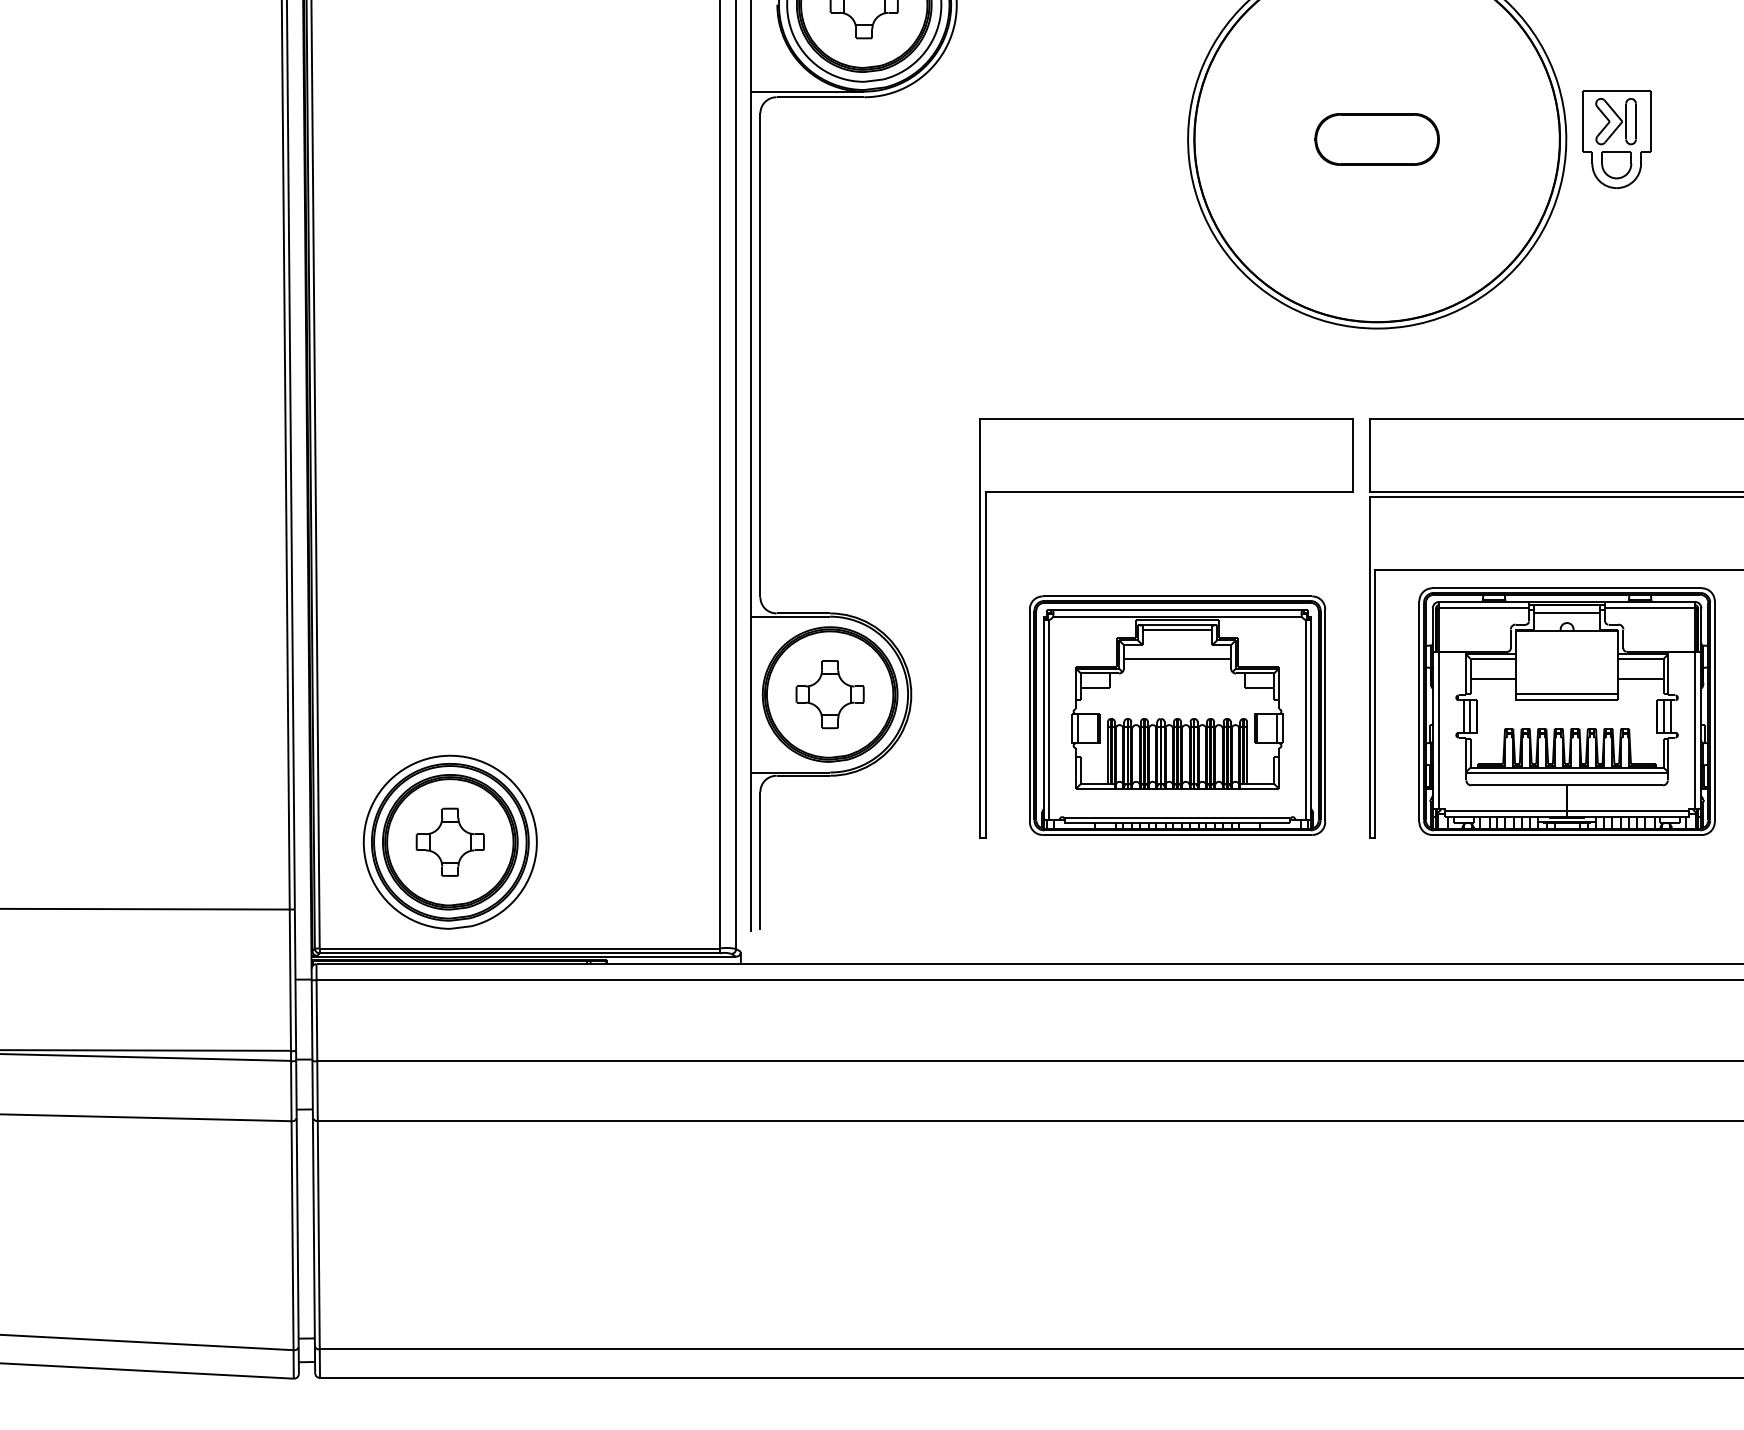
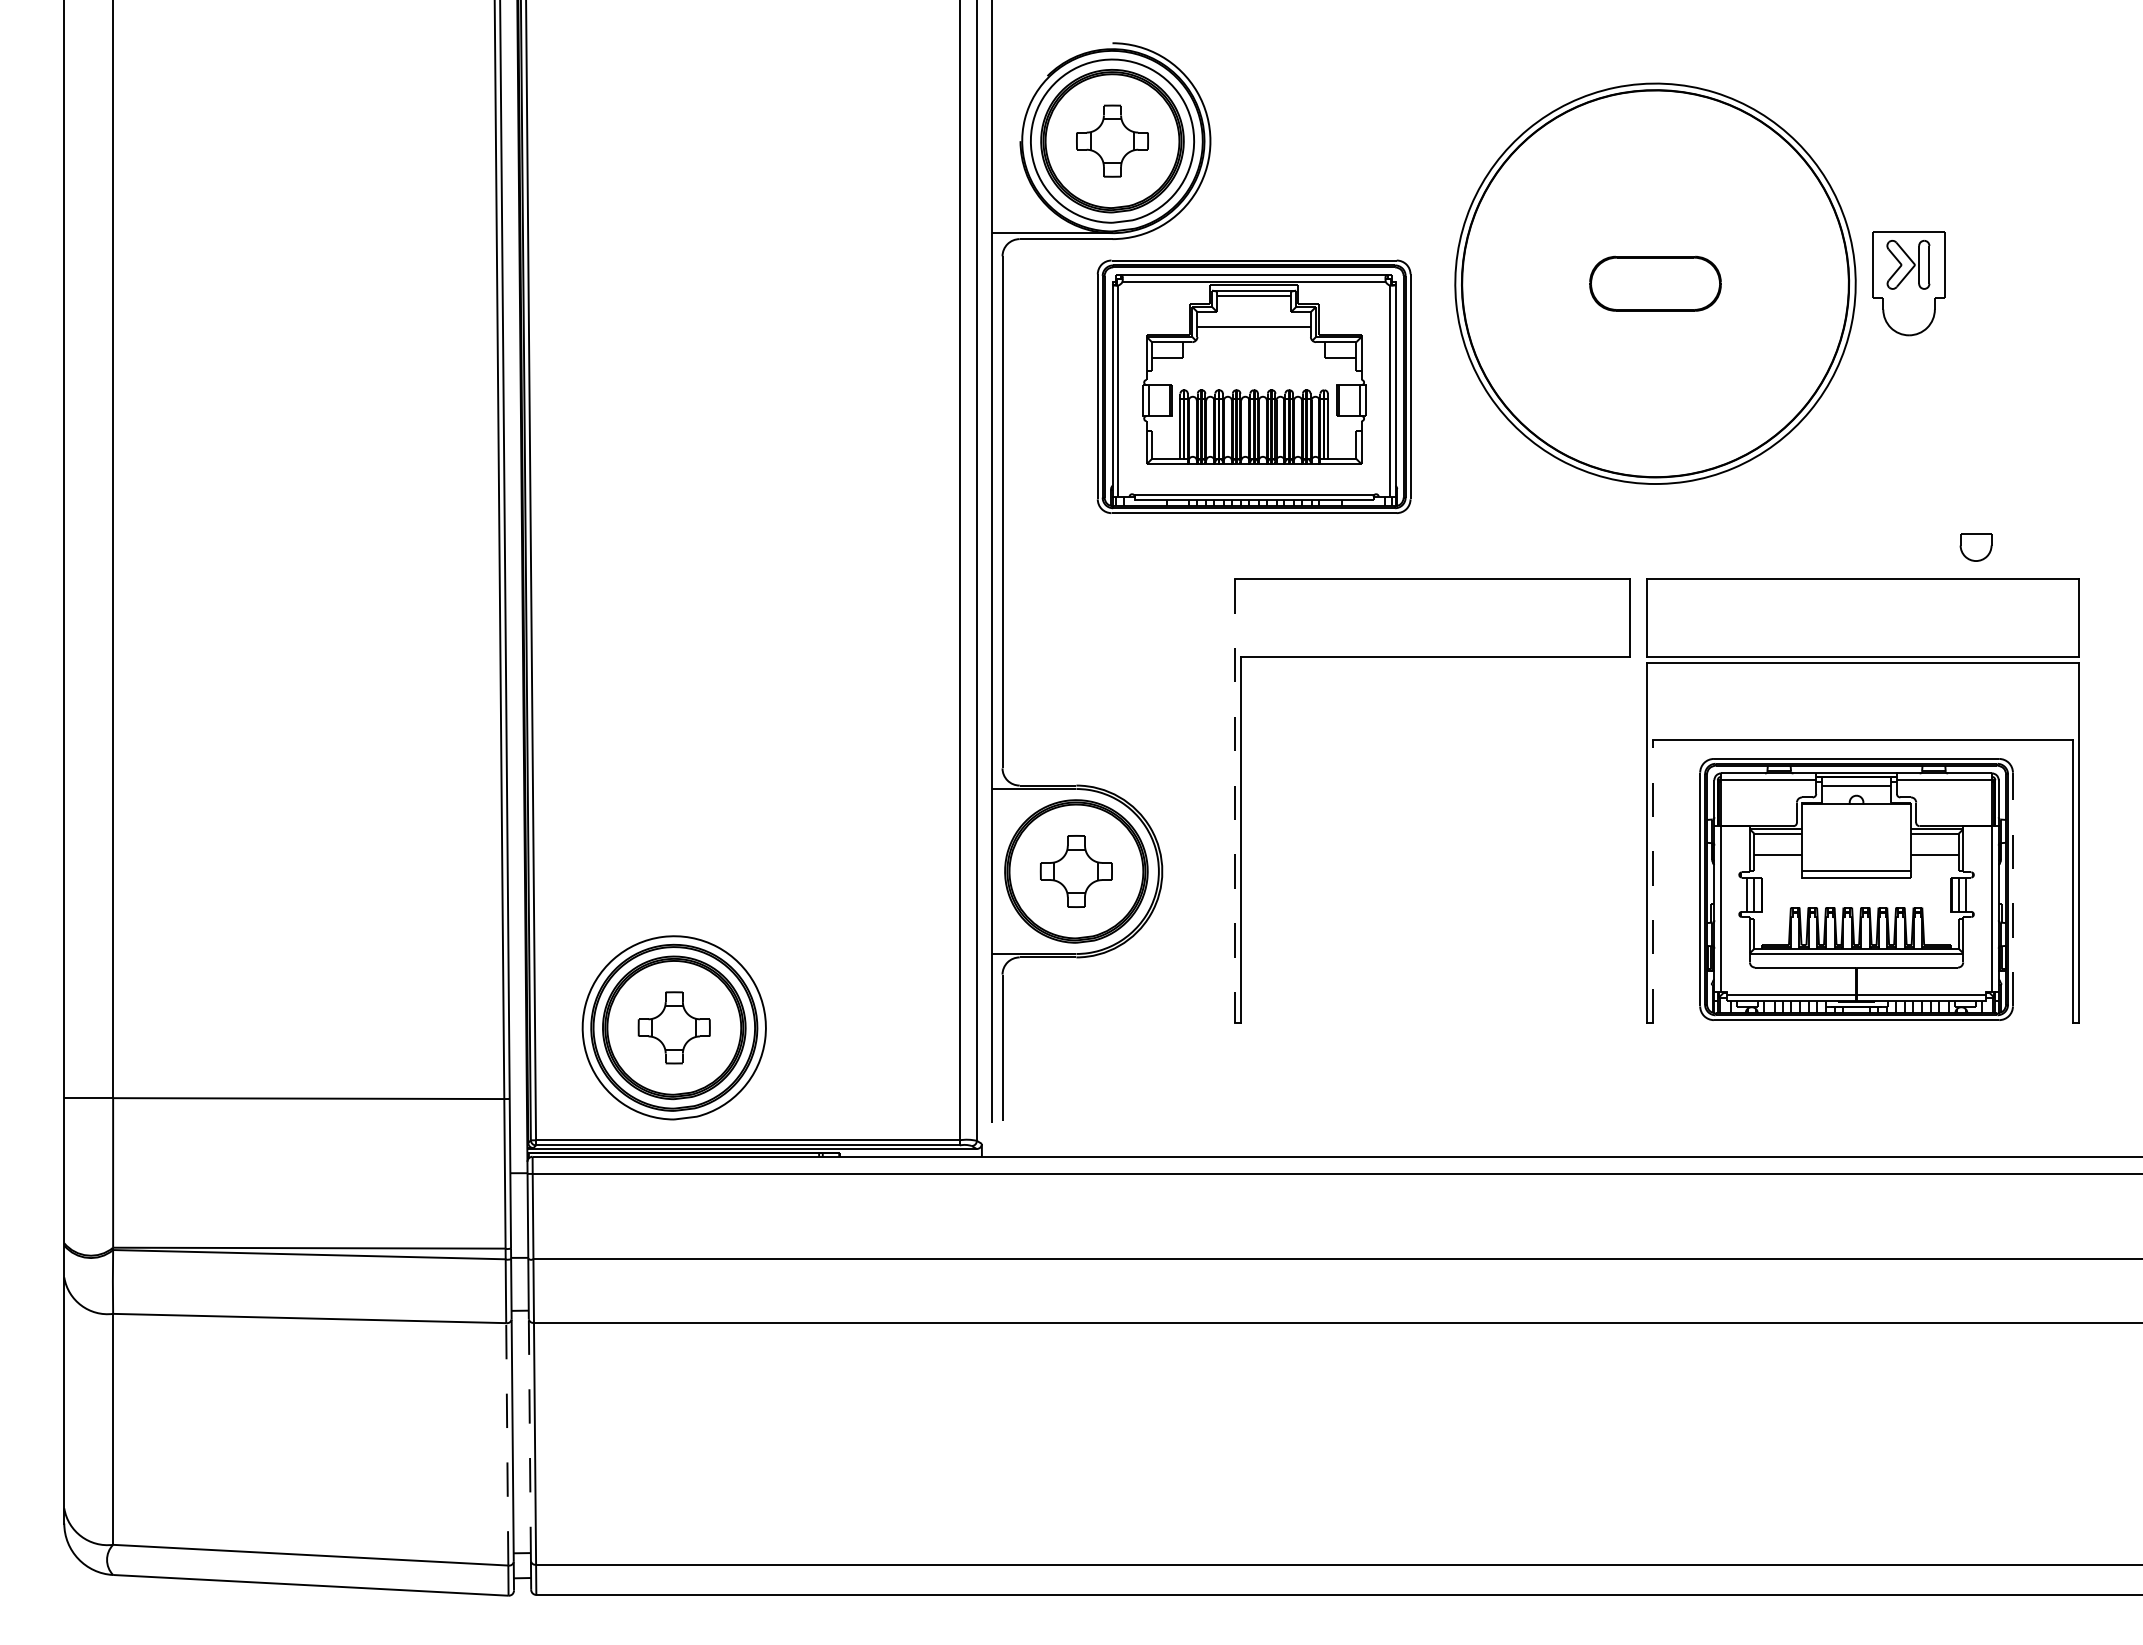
part: (1616, 165) -> (1975, 547), moved
line: (979, 628) -> (1234, 801), solid -> dashed
line: (1375, 704) -> (1653, 881), solid -> dashed
line: (1714, 711) -> (2012, 889), solid -> dashed
part: (1176, 715) -> (1253, 386), moved
line: (313, 1232) -> (529, 1440), solid -> dashed
line: (292, 1234) -> (507, 1443), solid -> dashed

